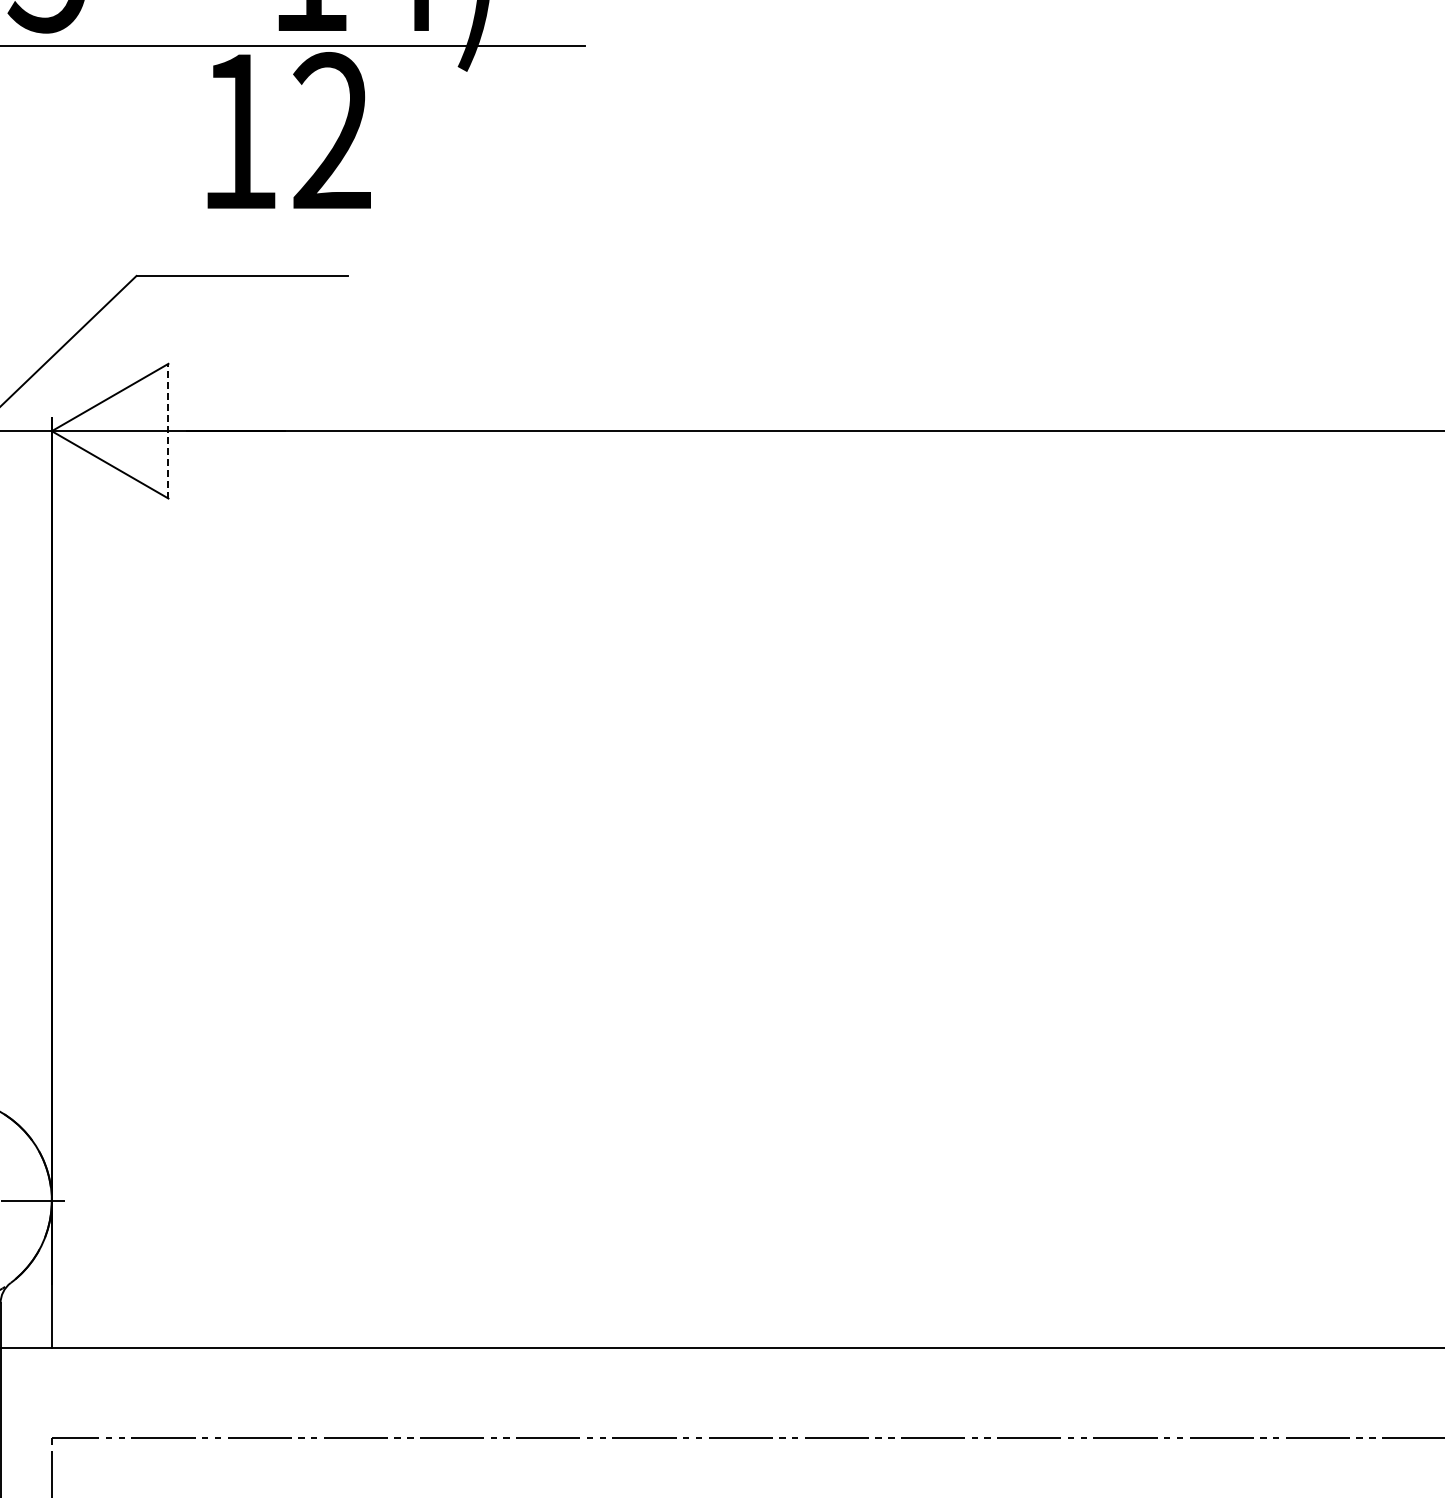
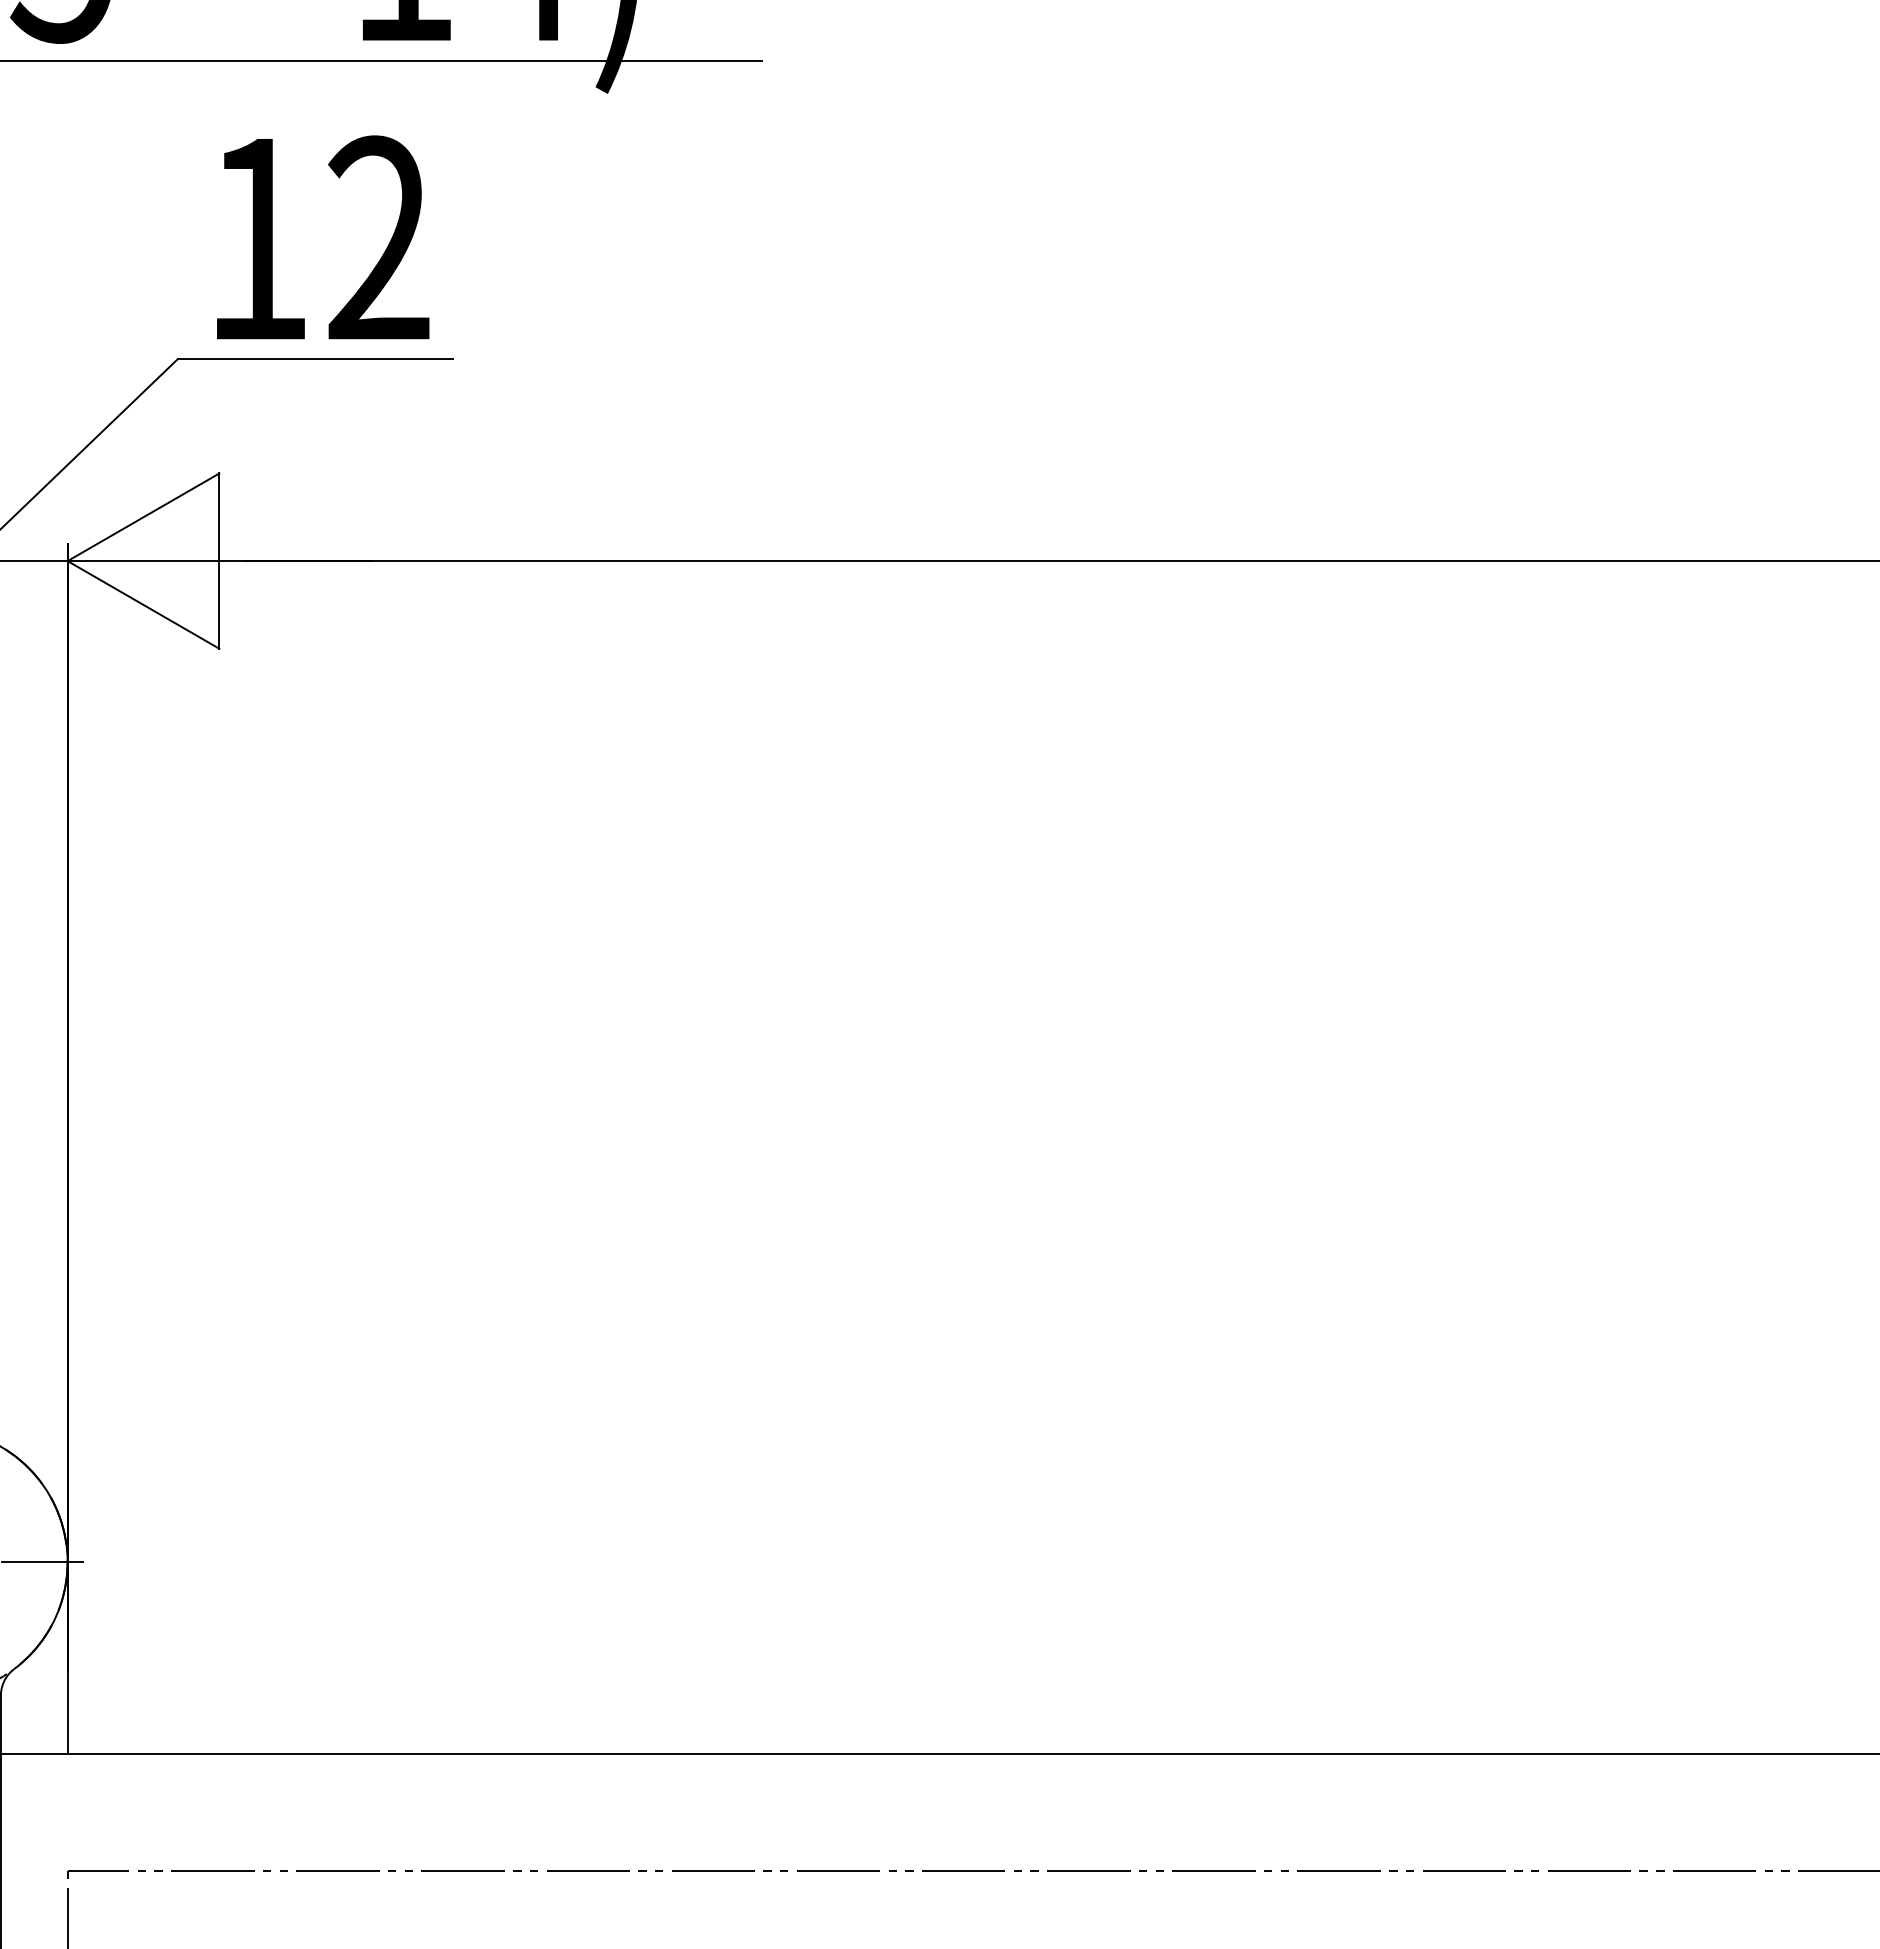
text: (288, 130) -> (322, 237), moved
line: (168, 430) -> (219, 560), dashed -> solid

